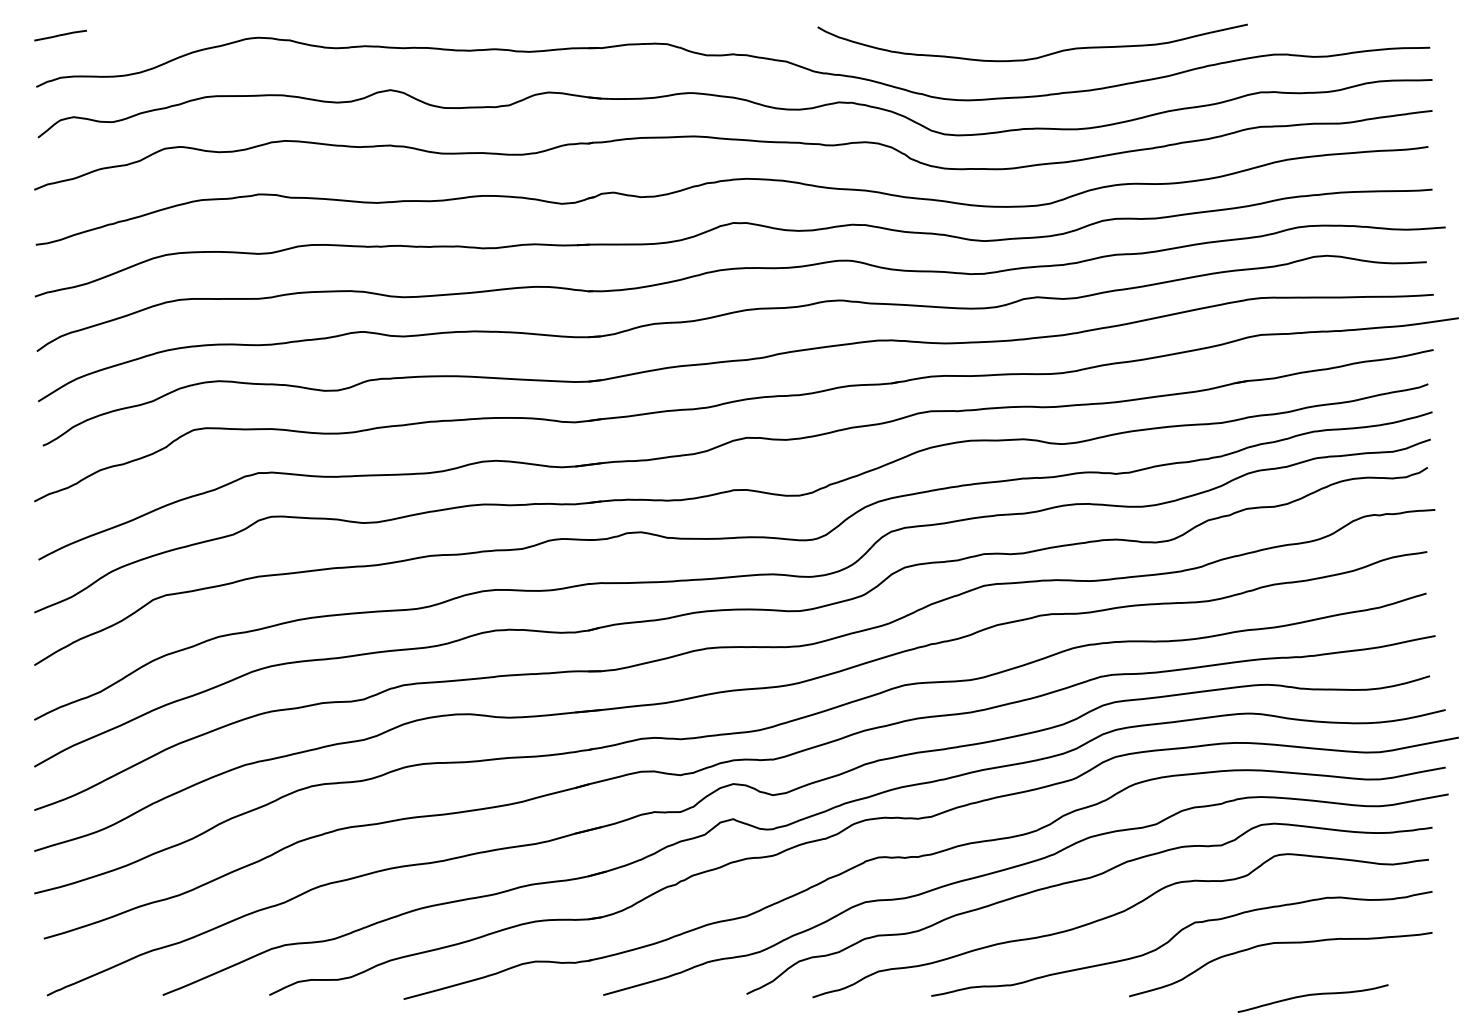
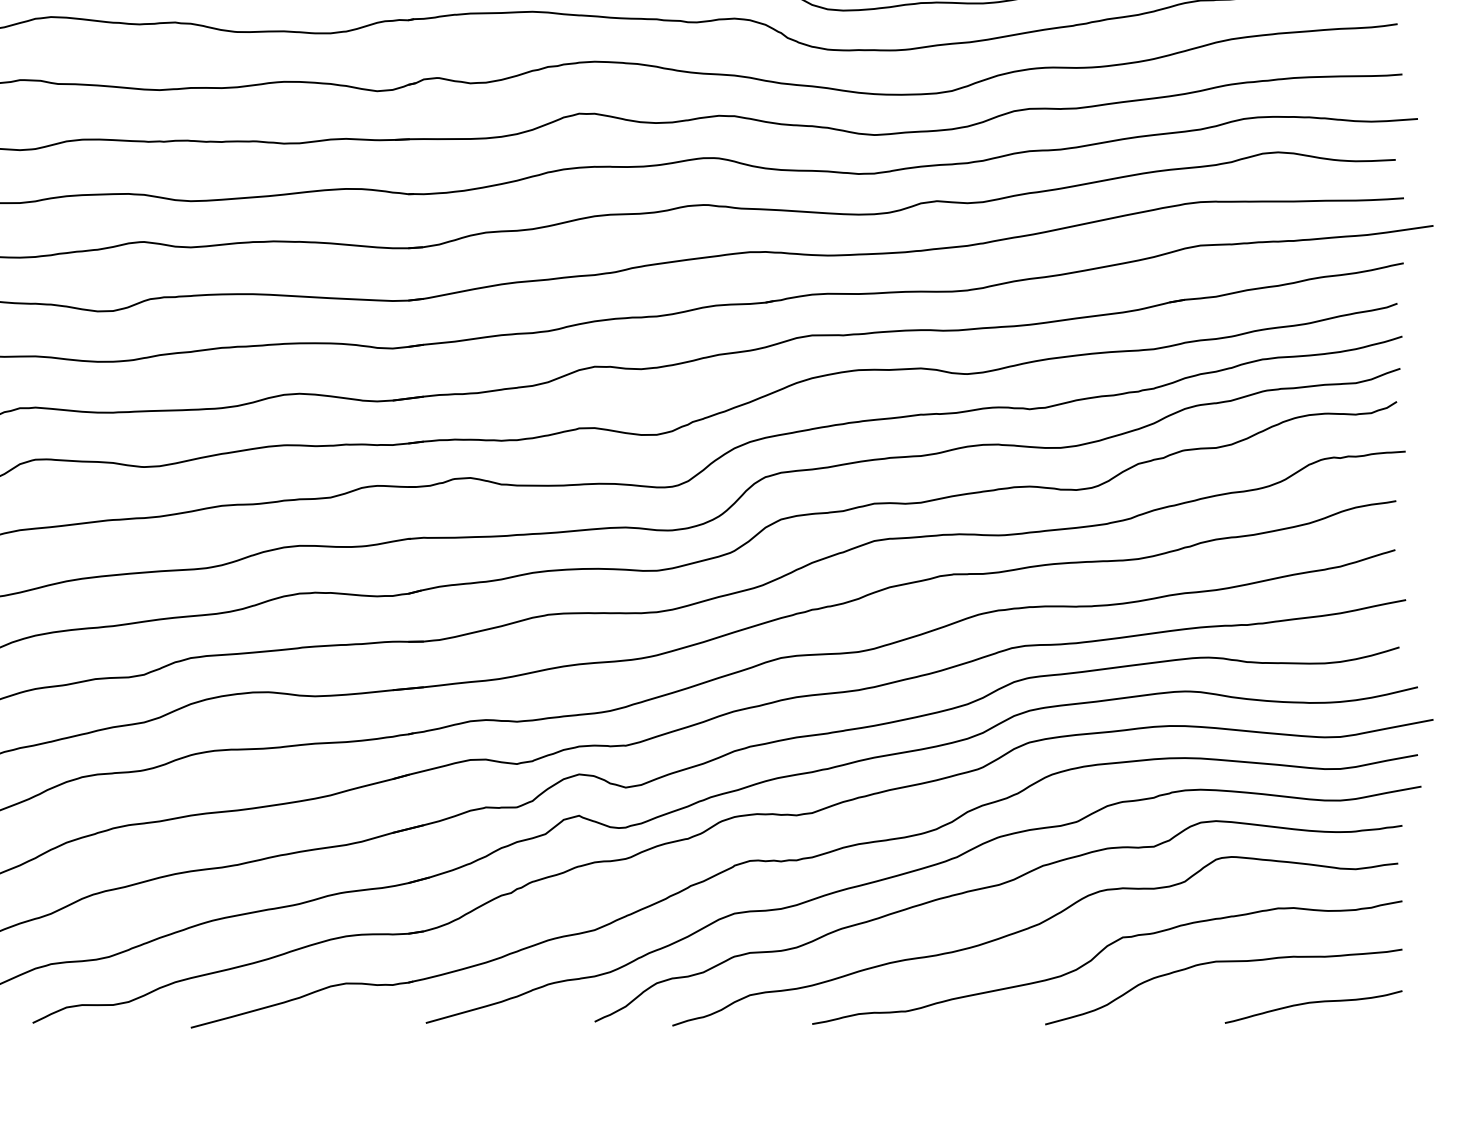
curve: (1312, 995) -> (1312, 1003), moved

